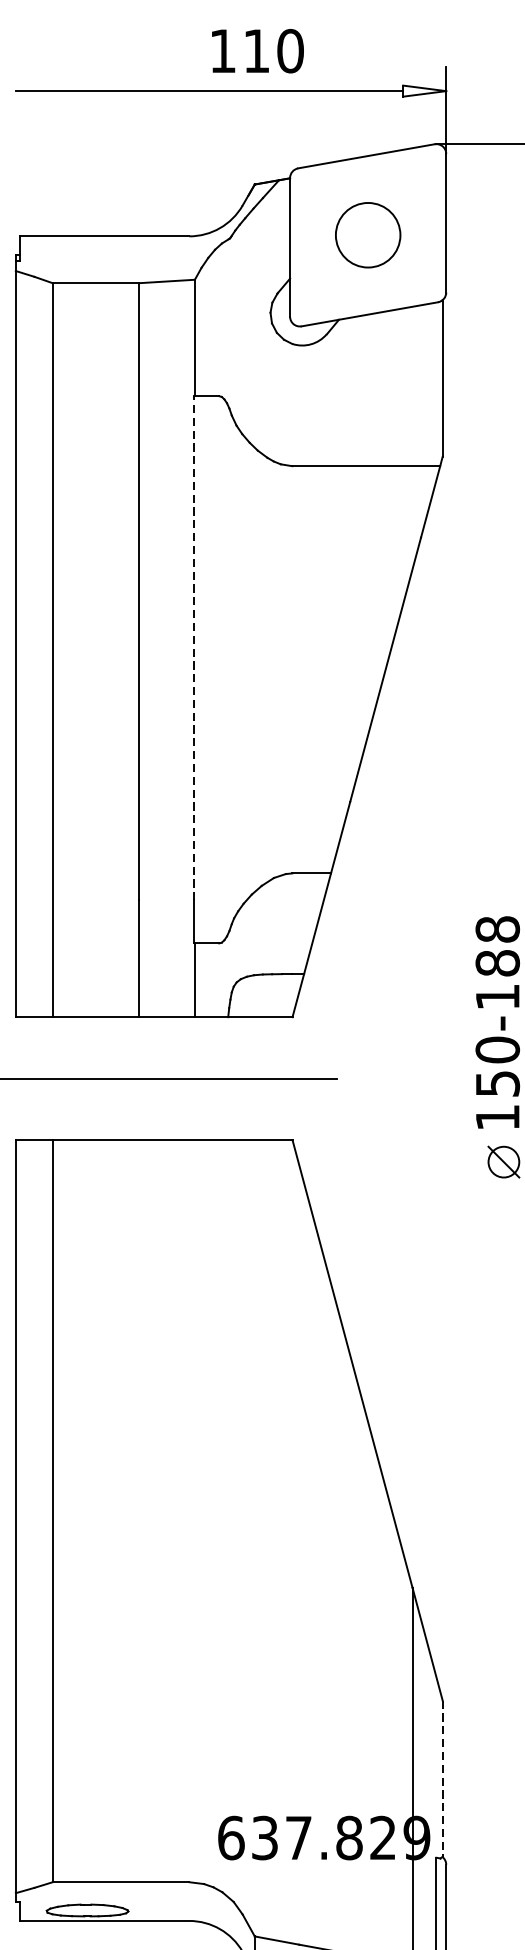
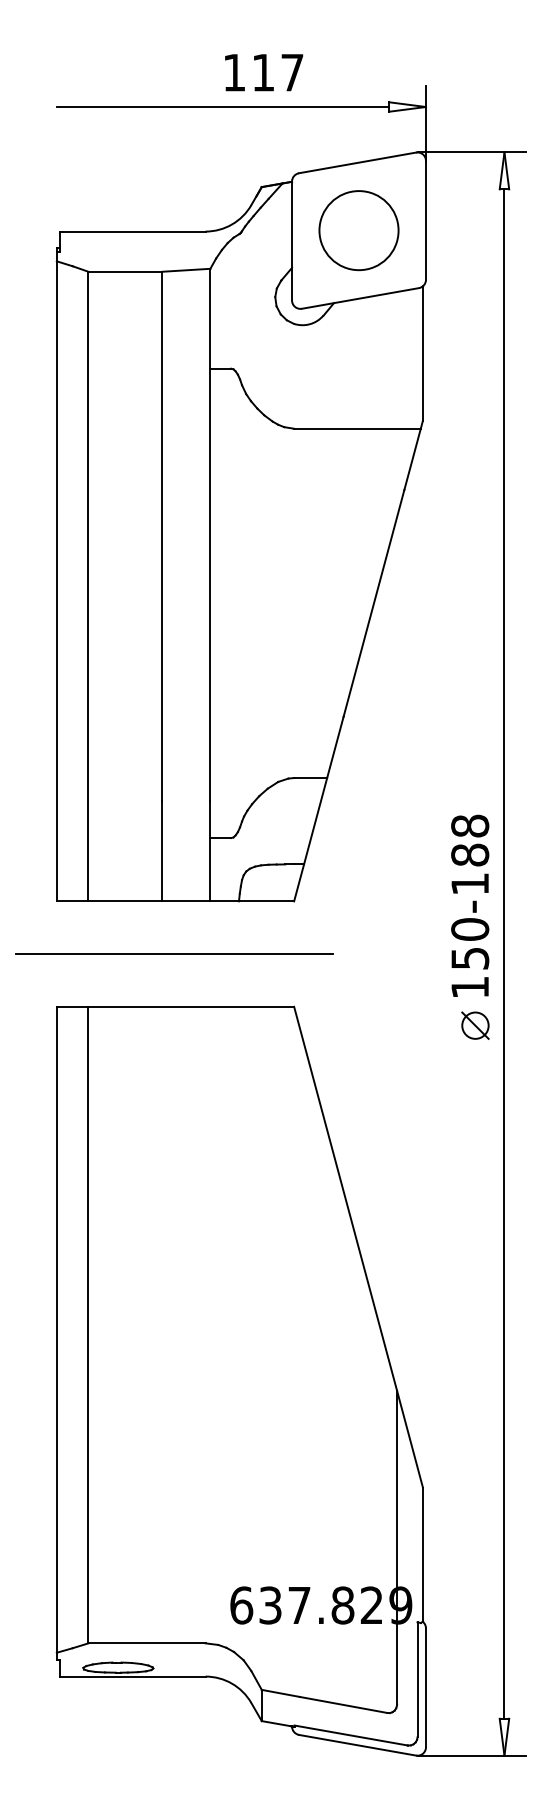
text: (290, 50) -> (292, 72), 110 -> 117
circle: (367, 235) -> (358, 230), size x1.43
line: (193, 647) -> (209, 584), dashed -> solid
line: (442, 1778) -> (422, 1554), dashed -> solid

